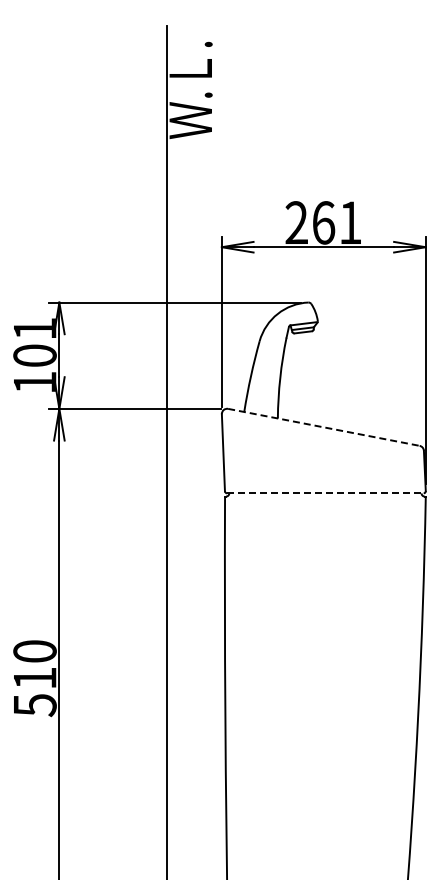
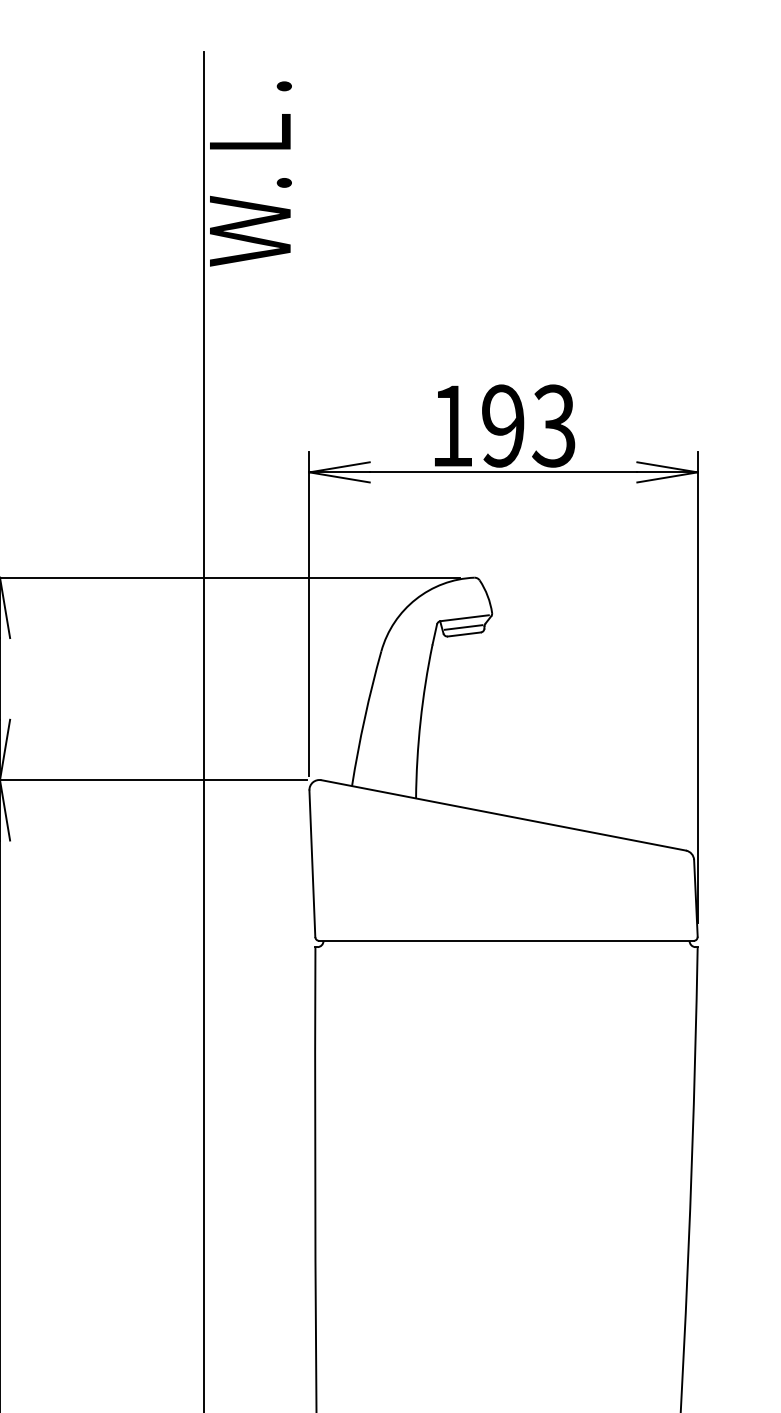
text: (323, 222) -> (502, 425), 261 -> 193
line: (323, 427) -> (502, 815), dashed -> solid
line: (325, 493) -> (506, 941), dashed -> solid

